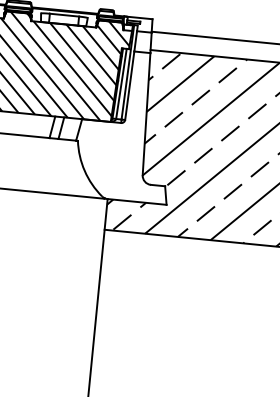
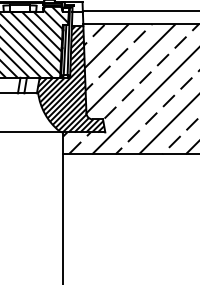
hatch: (126, 126) -> (71, 79), added

